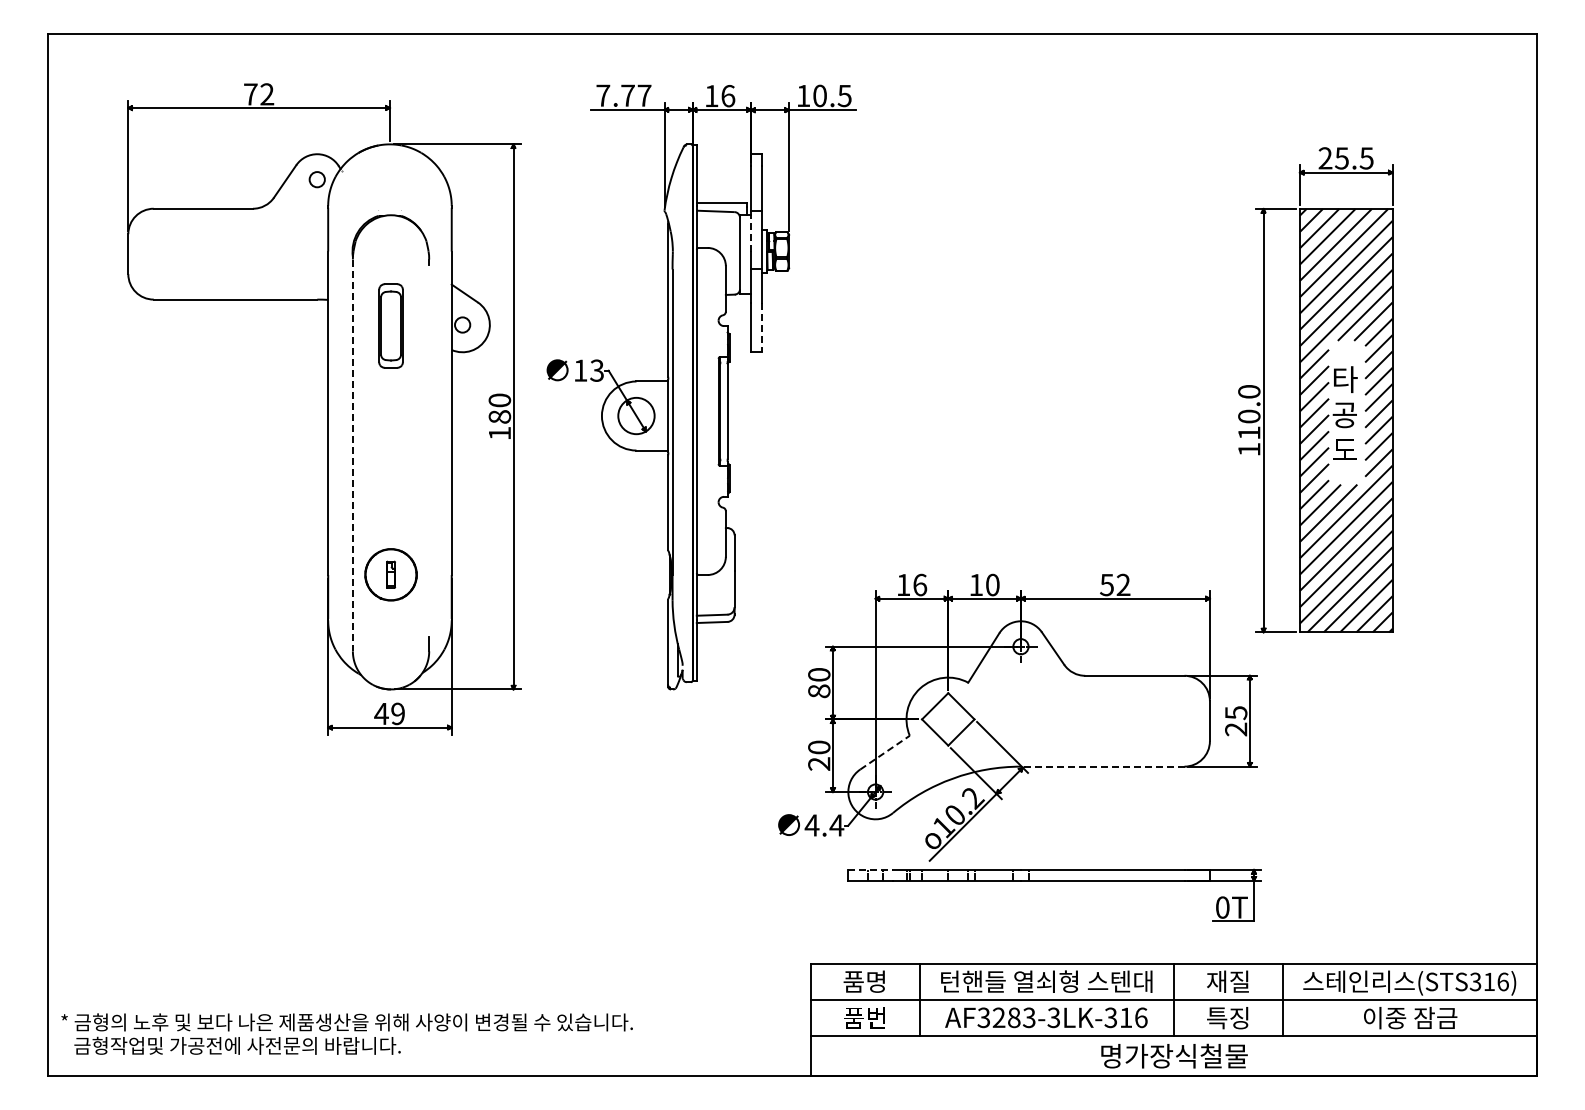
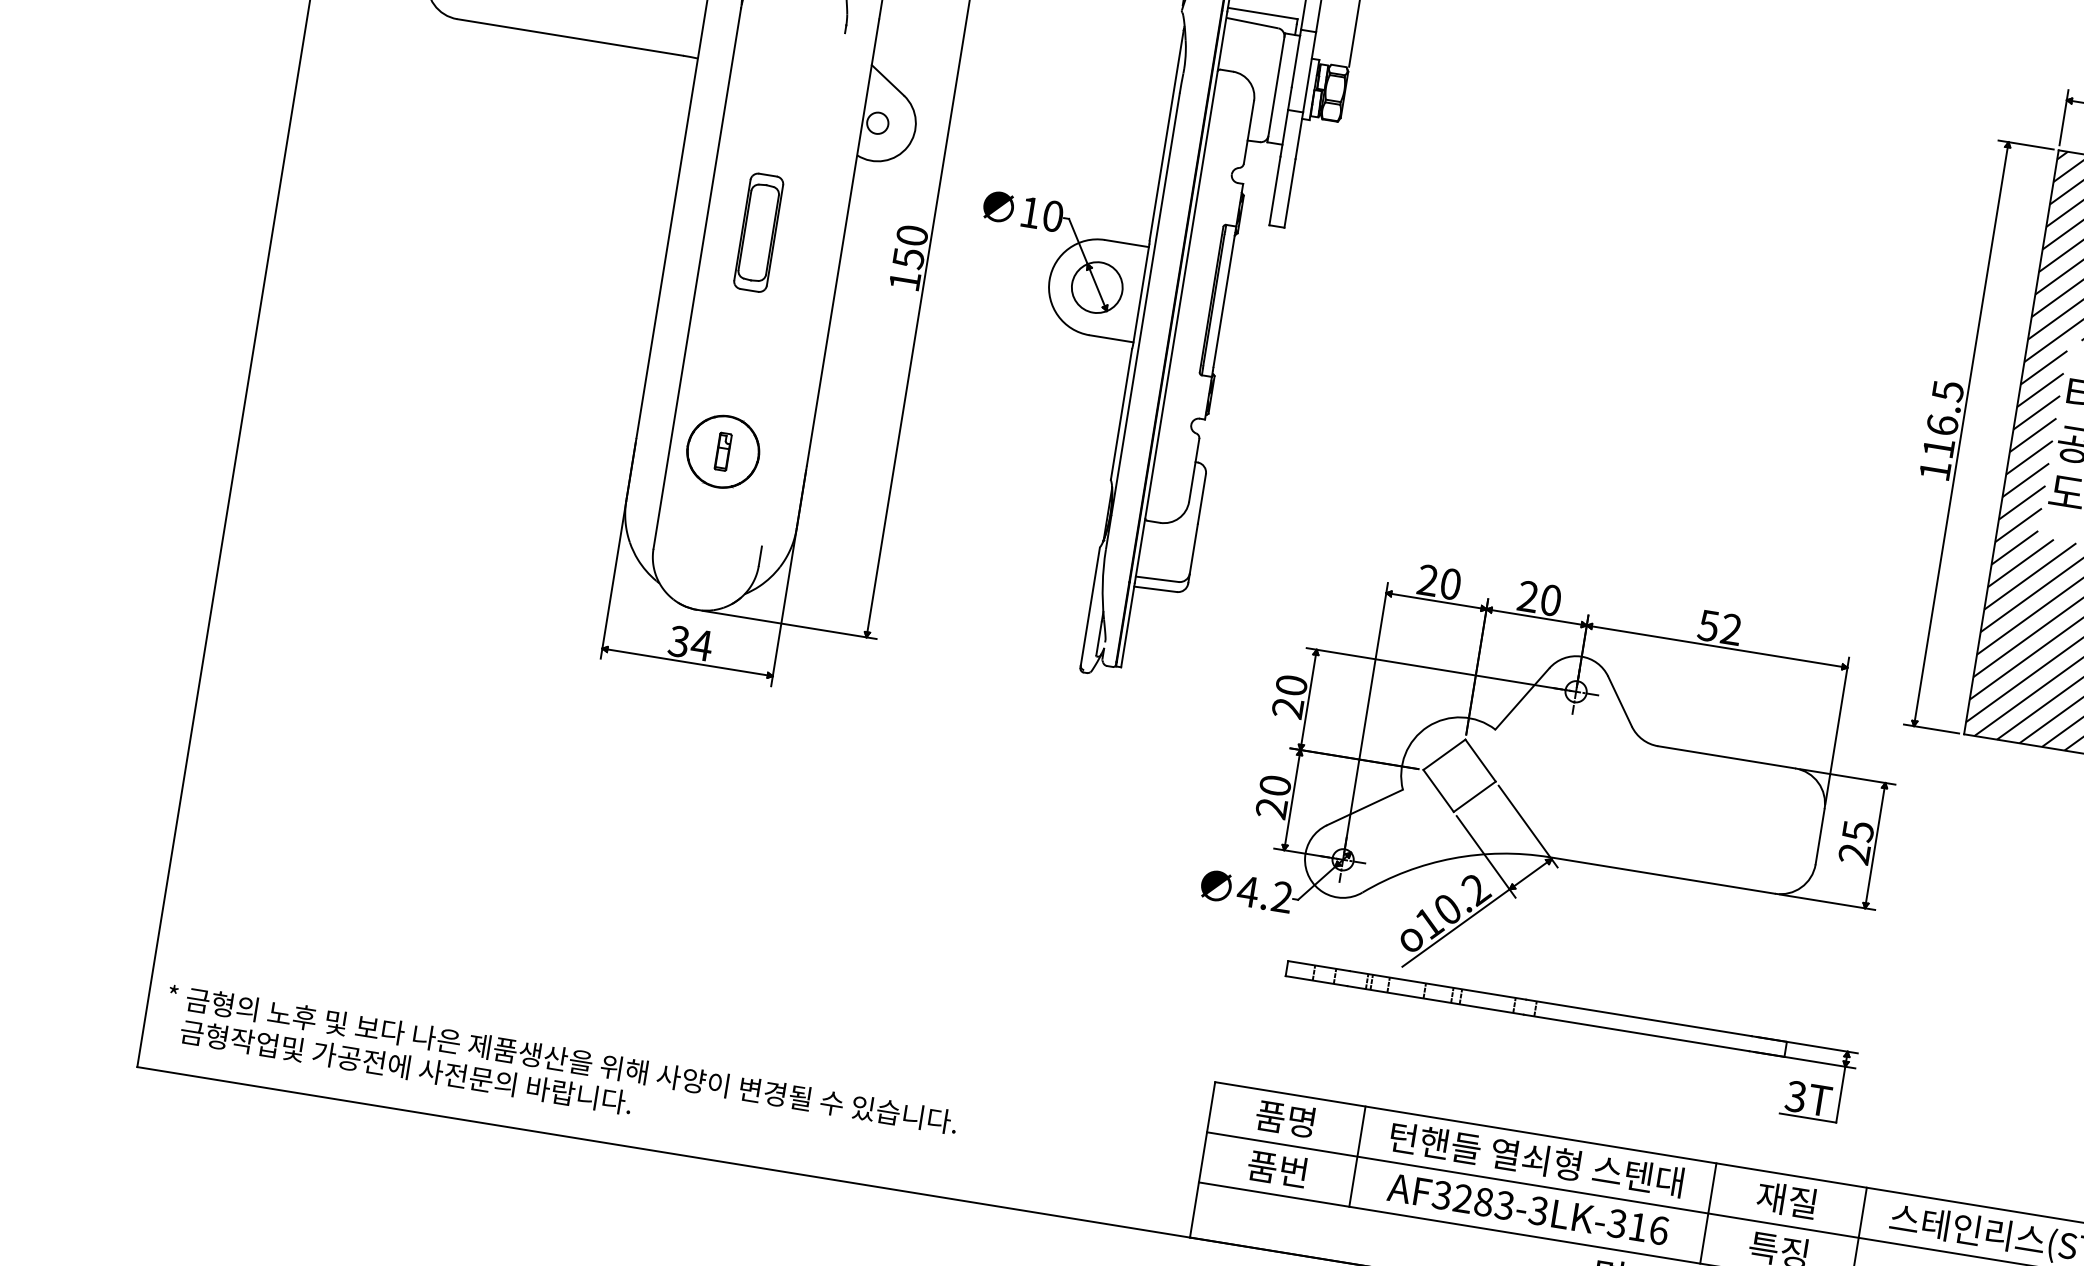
line: (750, 233) -> (1295, 61), dashed -> solid
part: (390, 325) -> (758, 231), moved
line: (761, 327) -> (1289, 193), dashed -> solid
text: (596, 370) -> (1052, 215), 13 -> 10
text: (1249, 404) -> (1945, 408), 110.0 -> 116.5
text: (499, 417) -> (907, 259), 180 -> 150
line: (352, 455) -> (696, 278), dashed -> solid
text: (911, 584) -> (1439, 581), 16 -> 20
text: (976, 584) -> (1528, 595), 10 -> 20
text: (819, 691) -> (1288, 708), 80 -> 20
text: (389, 713) -> (690, 642), 49 -> 34
line: (885, 752) -> (1365, 807), dashed -> solid
line: (1102, 766) -> (1661, 875), dashed -> solid
text: (836, 825) -> (1281, 897), 4.4 -> 4.2
line: (871, 869) -> (1320, 965), dashed -> solid
text: (1222, 907) -> (1795, 1096), 0T -> 3T

